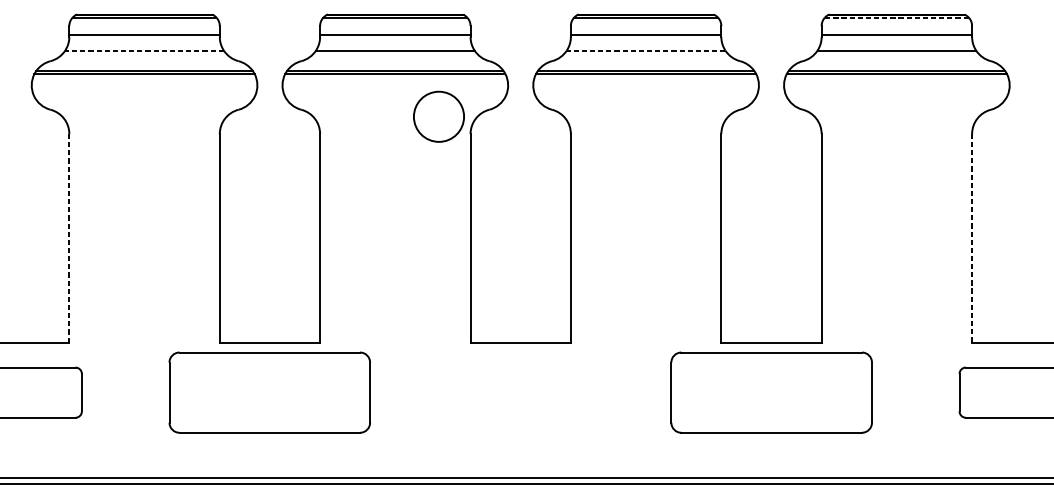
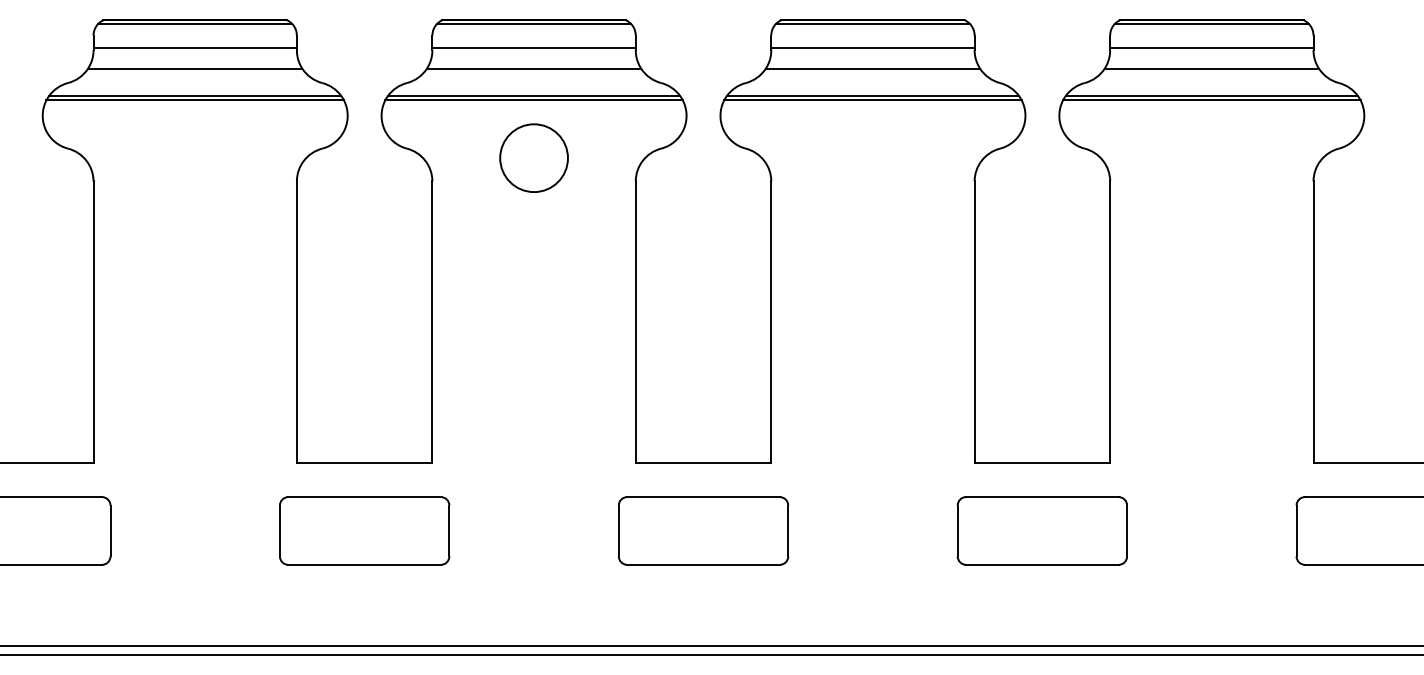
line: (896, 17) -> (1211, 24), dashed -> solid
line: (144, 50) -> (194, 68), dashed -> solid
line: (645, 50) -> (872, 68), dashed -> solid
circle: (438, 116) -> (533, 157), moved
line: (69, 238) -> (93, 322), dashed -> solid
line: (972, 238) -> (1313, 322), dashed -> solid
part: (269, 392) -> (364, 530), size x0.62
part: (520, 392) -> (703, 530), added
part: (770, 392) -> (1041, 530), size x0.62

